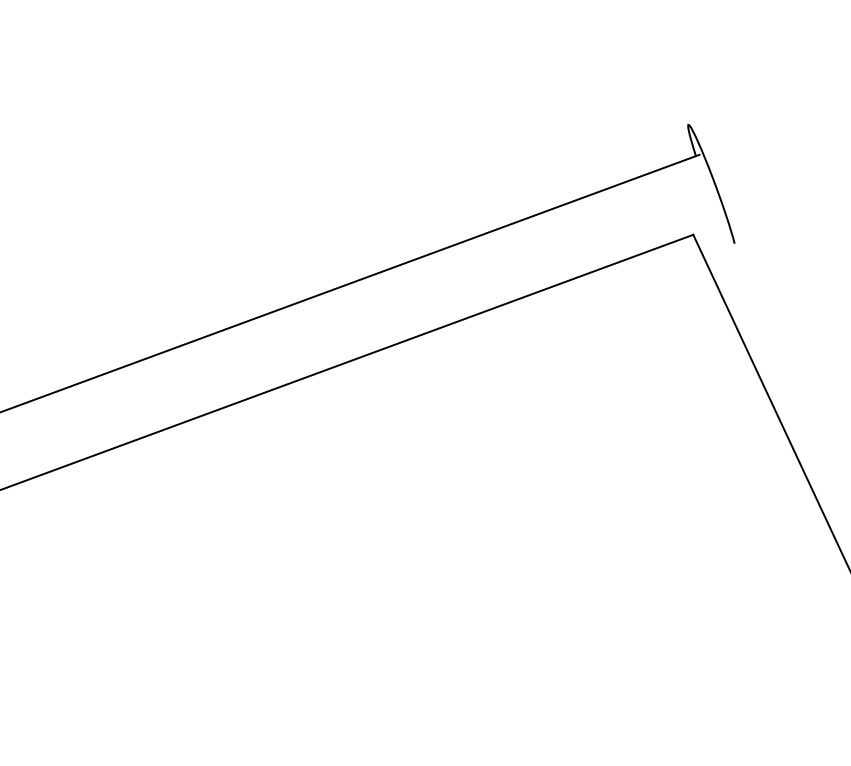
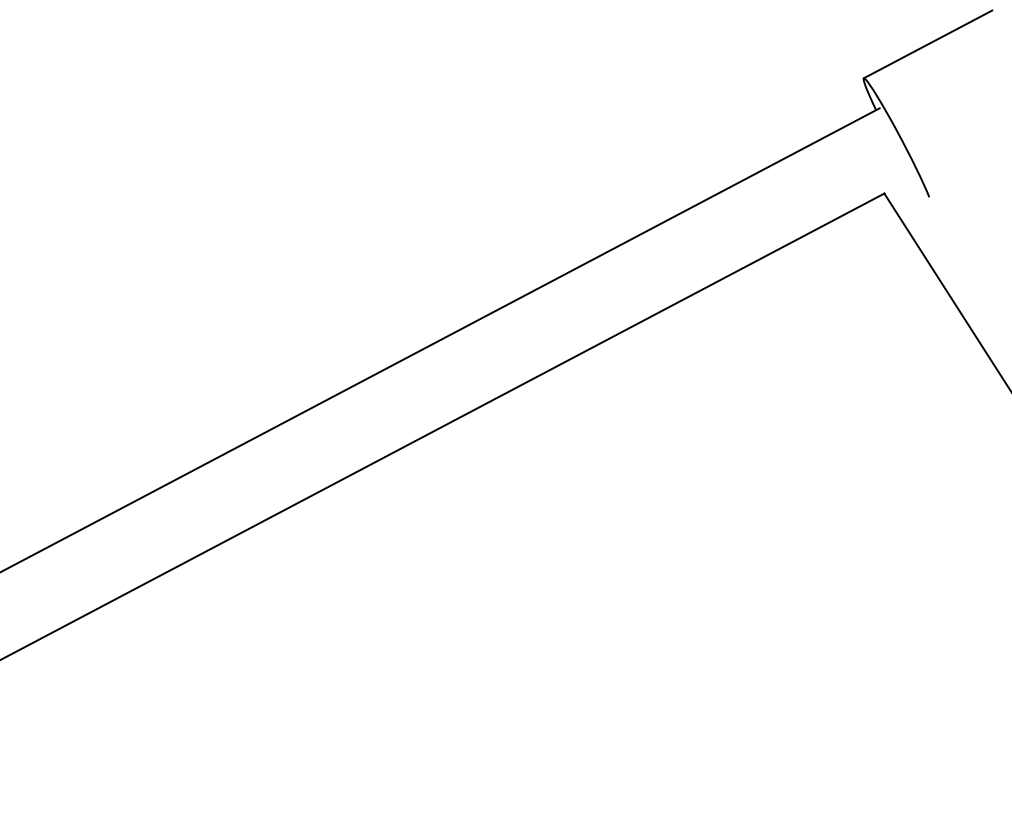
line: (752, 101) -> (927, 44), added

